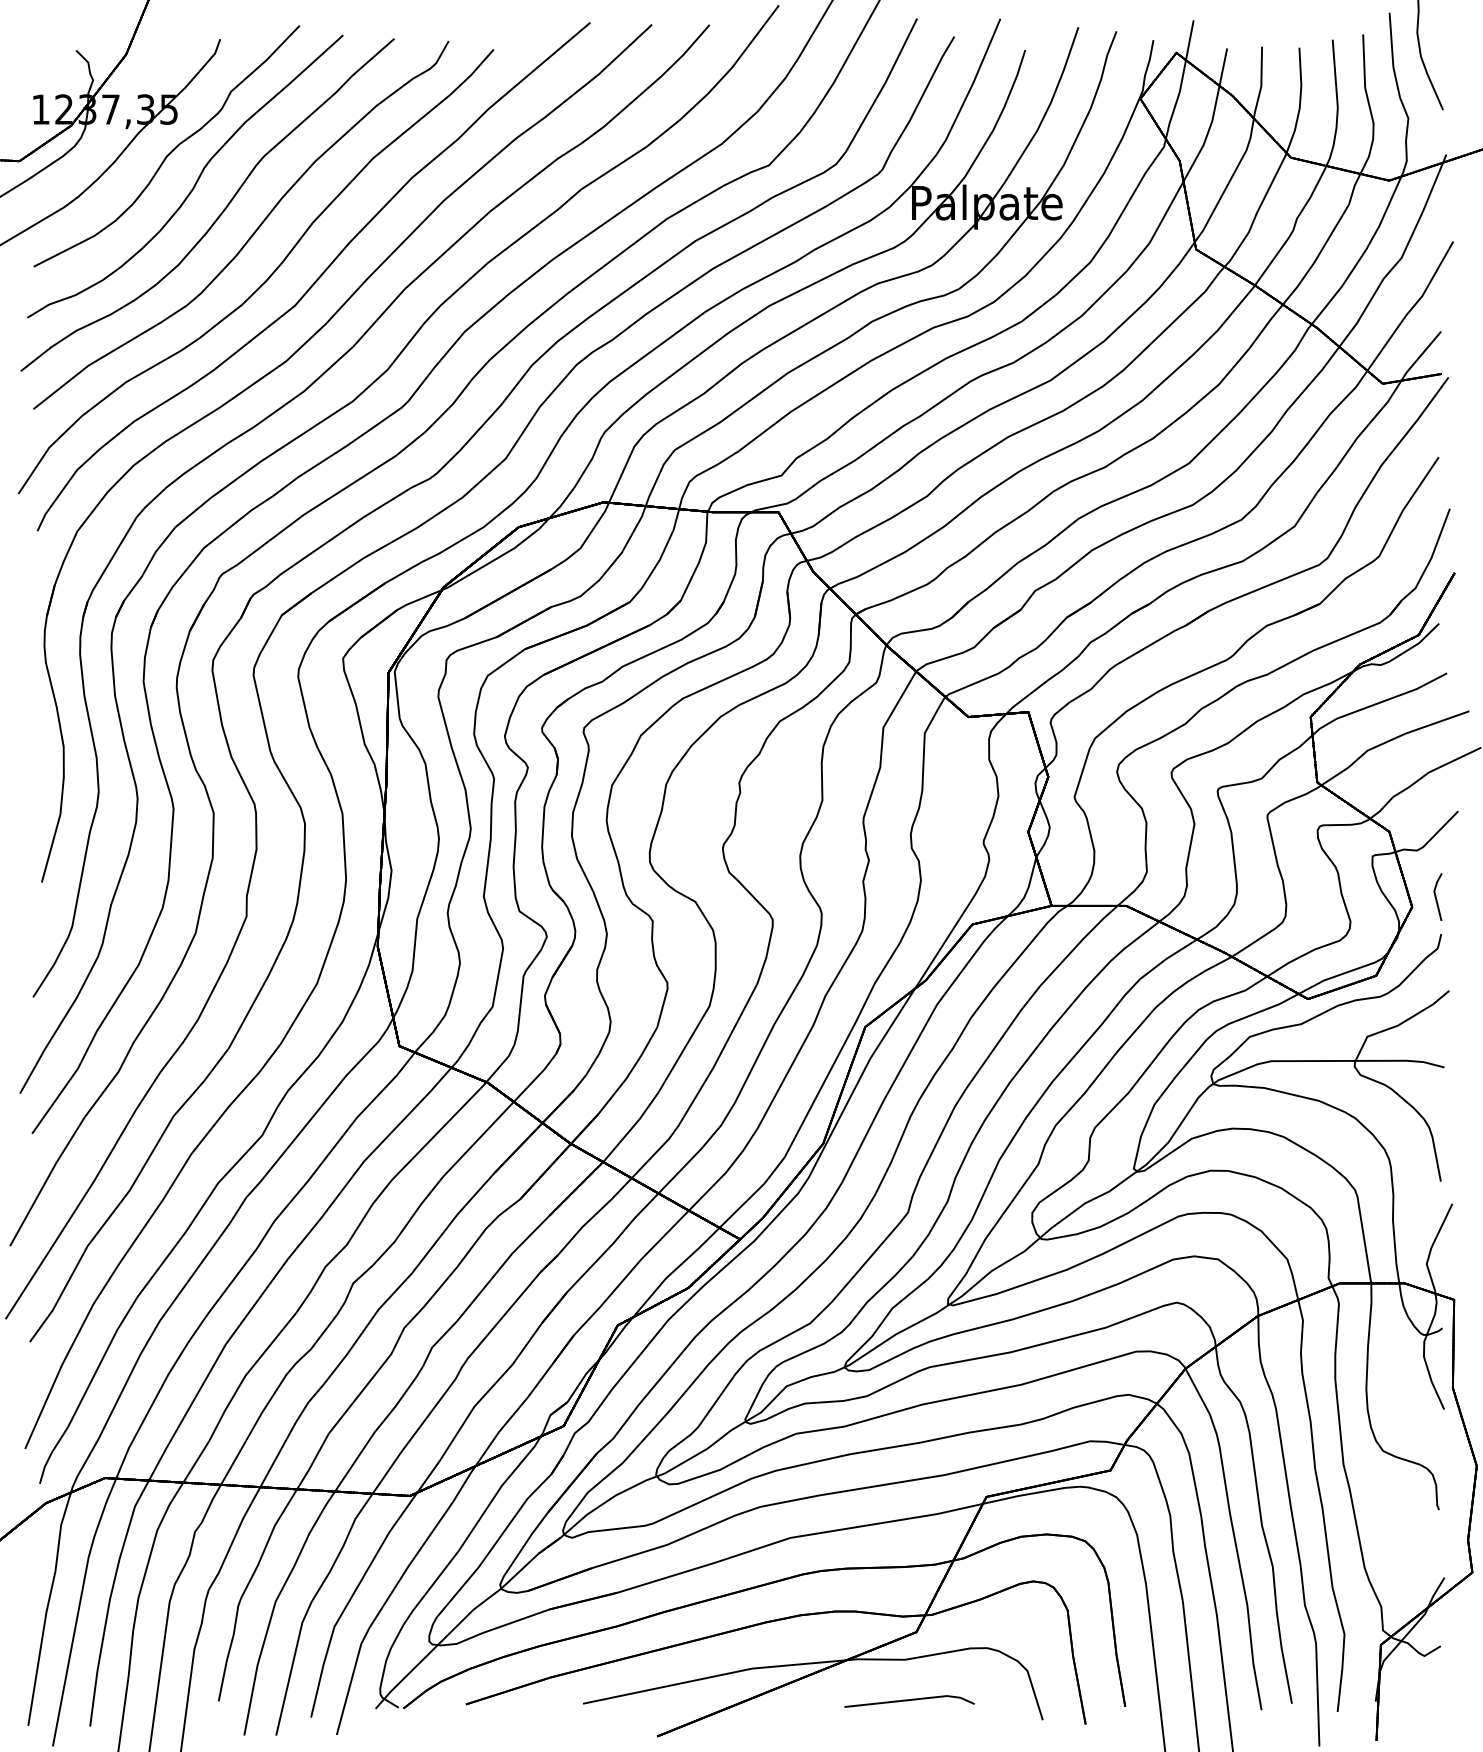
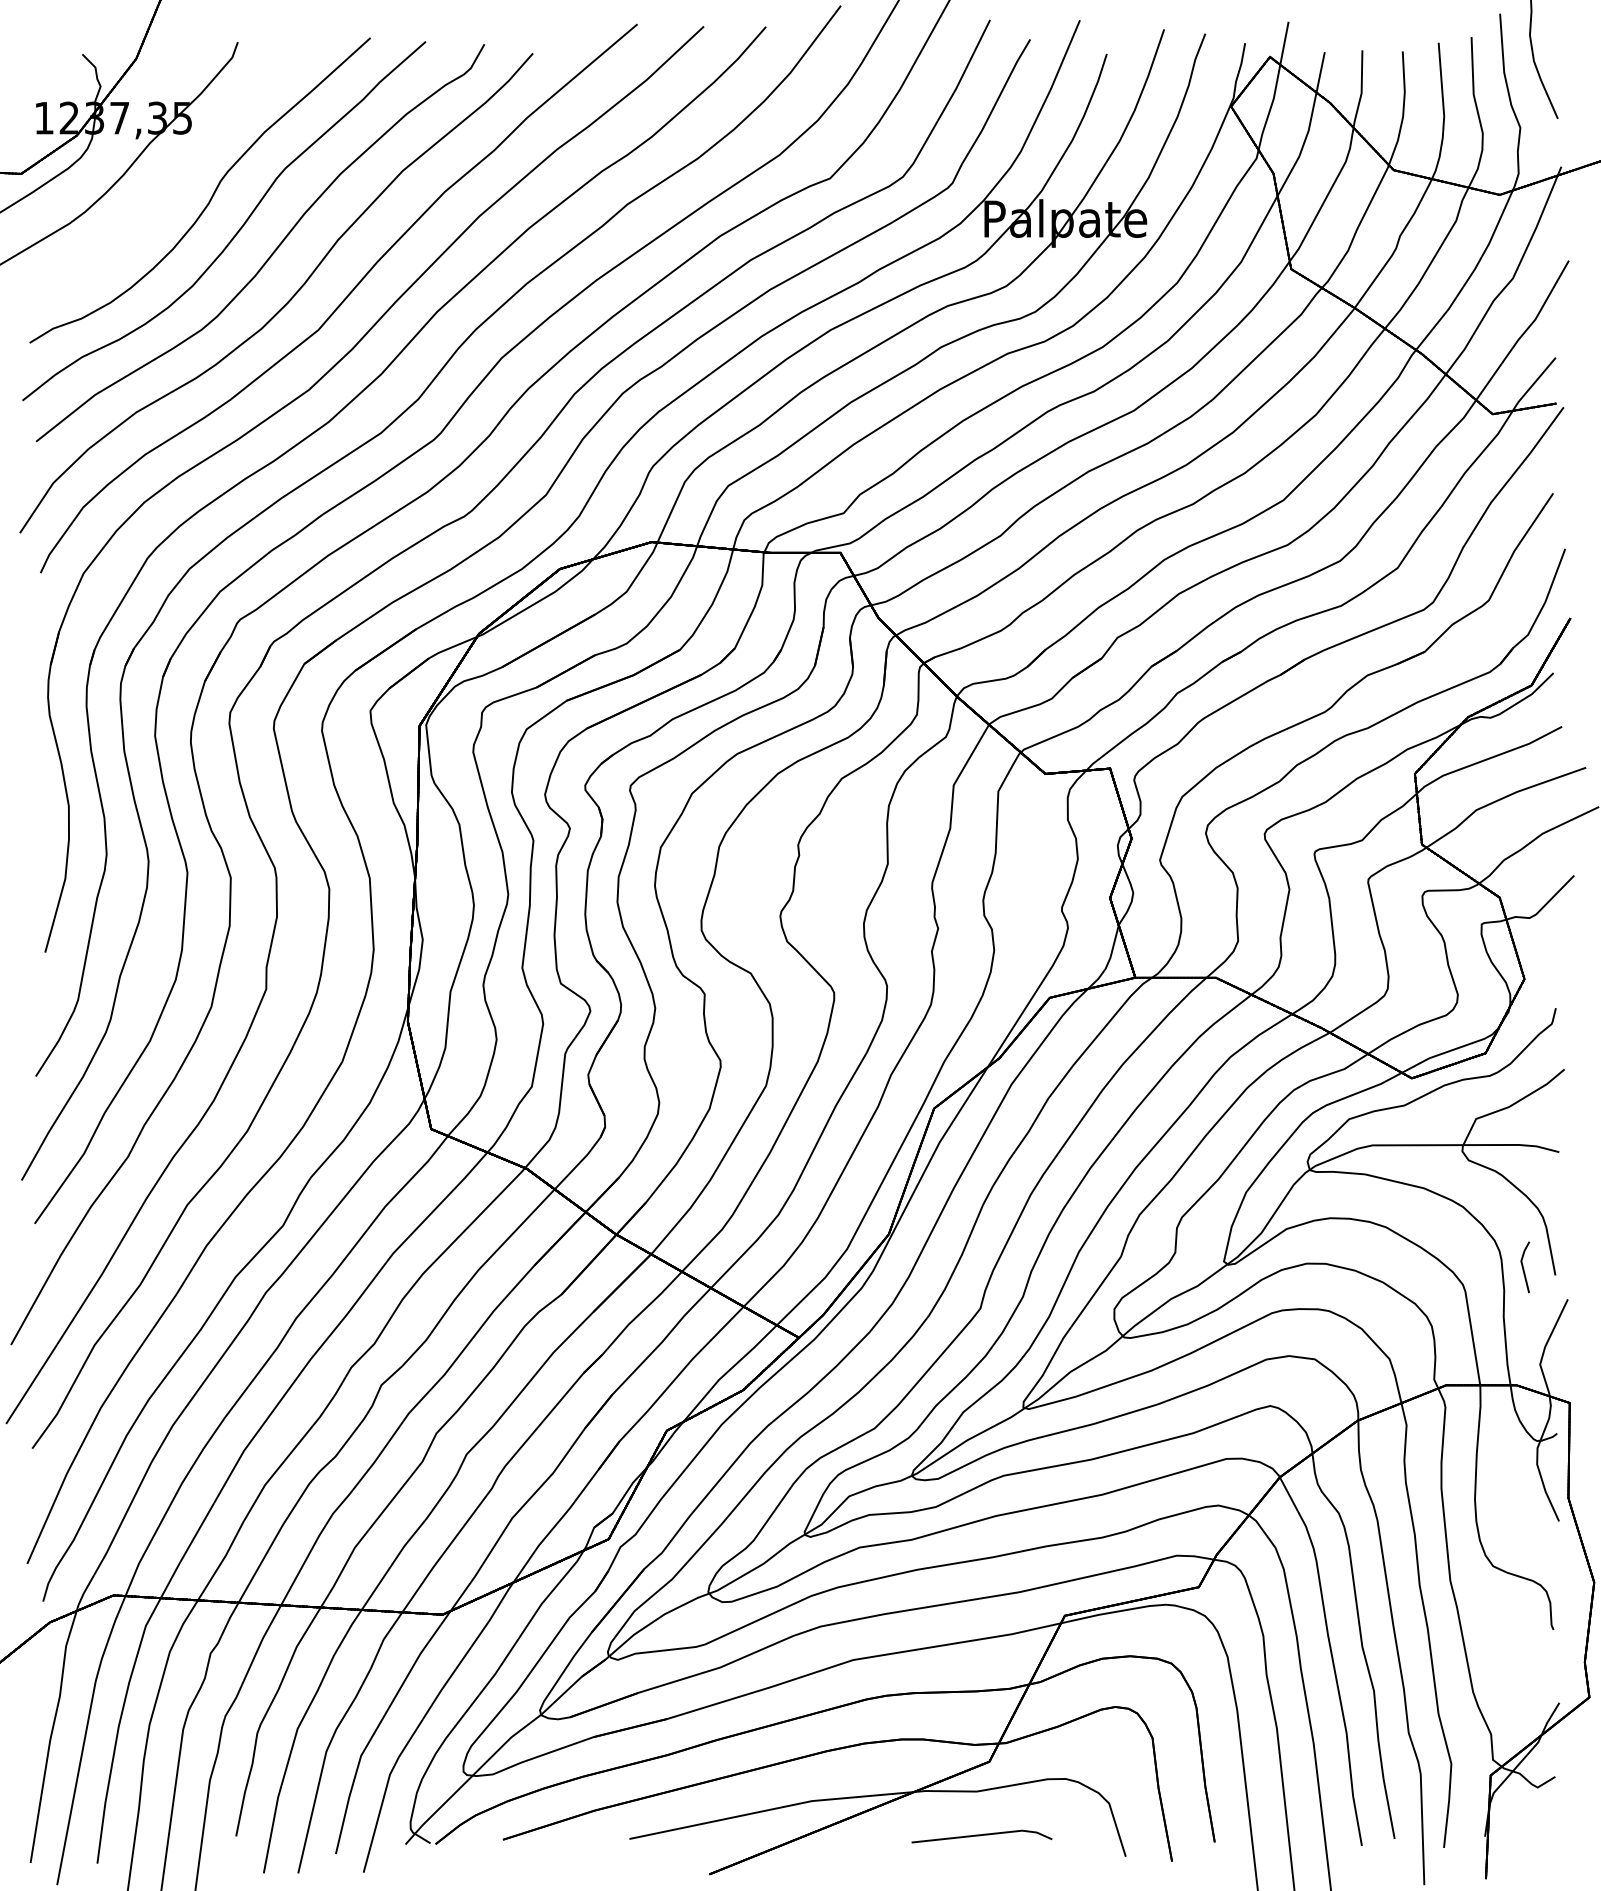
part: (171, 150) -> (185, 162), removed
line: (1437, 898) -> (1524, 1268), moved

